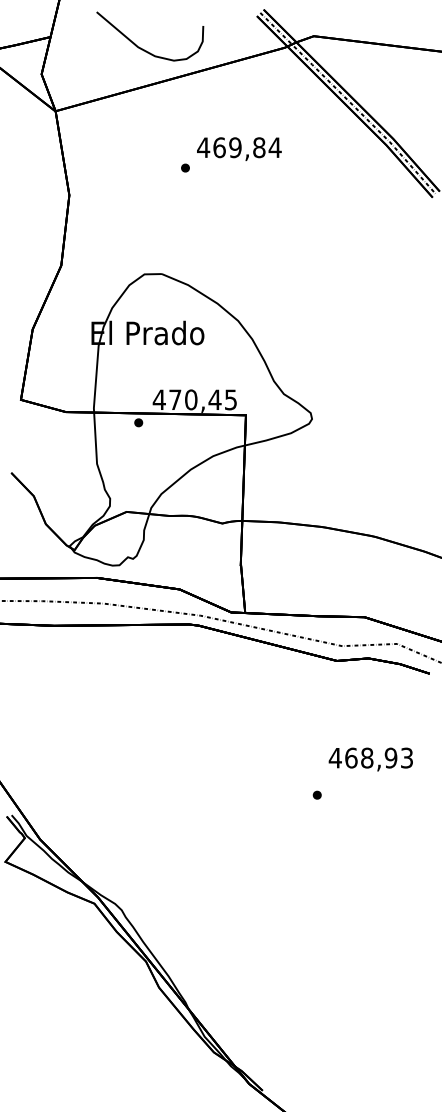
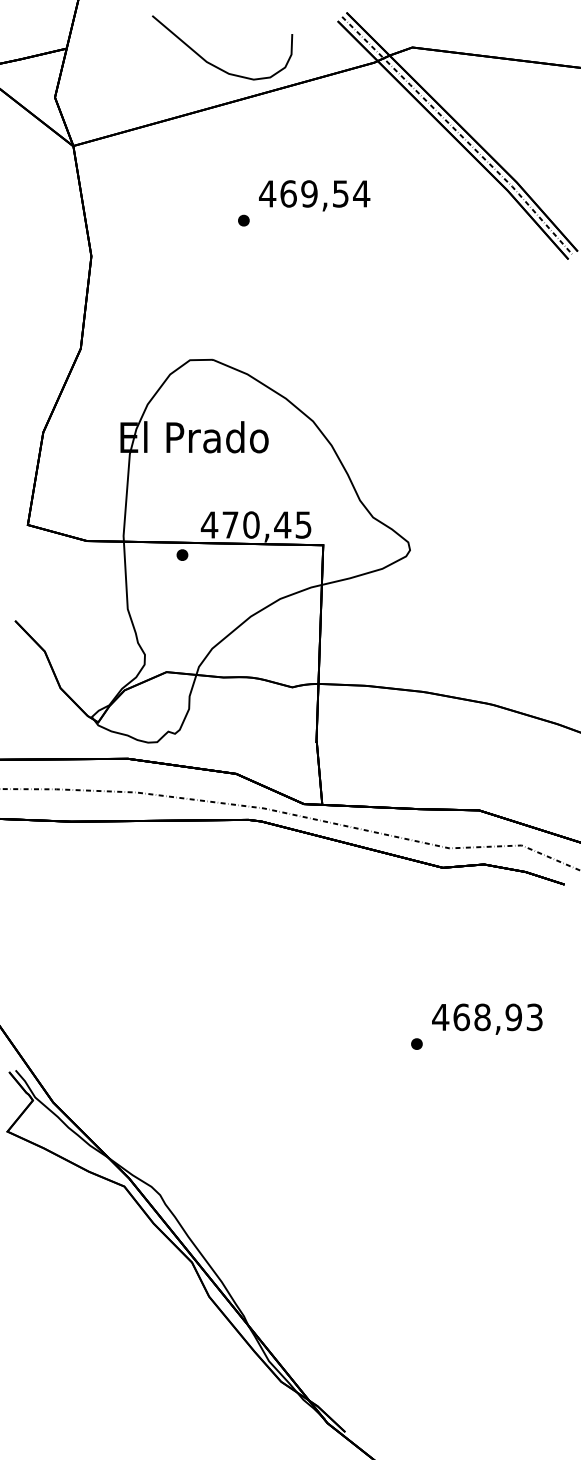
curve: (141, 47) -> (210, 62), moved
text: (259, 147) -> (340, 193), 469,84 -> 469,54
text: (371, 758) -> (487, 1018), moved

